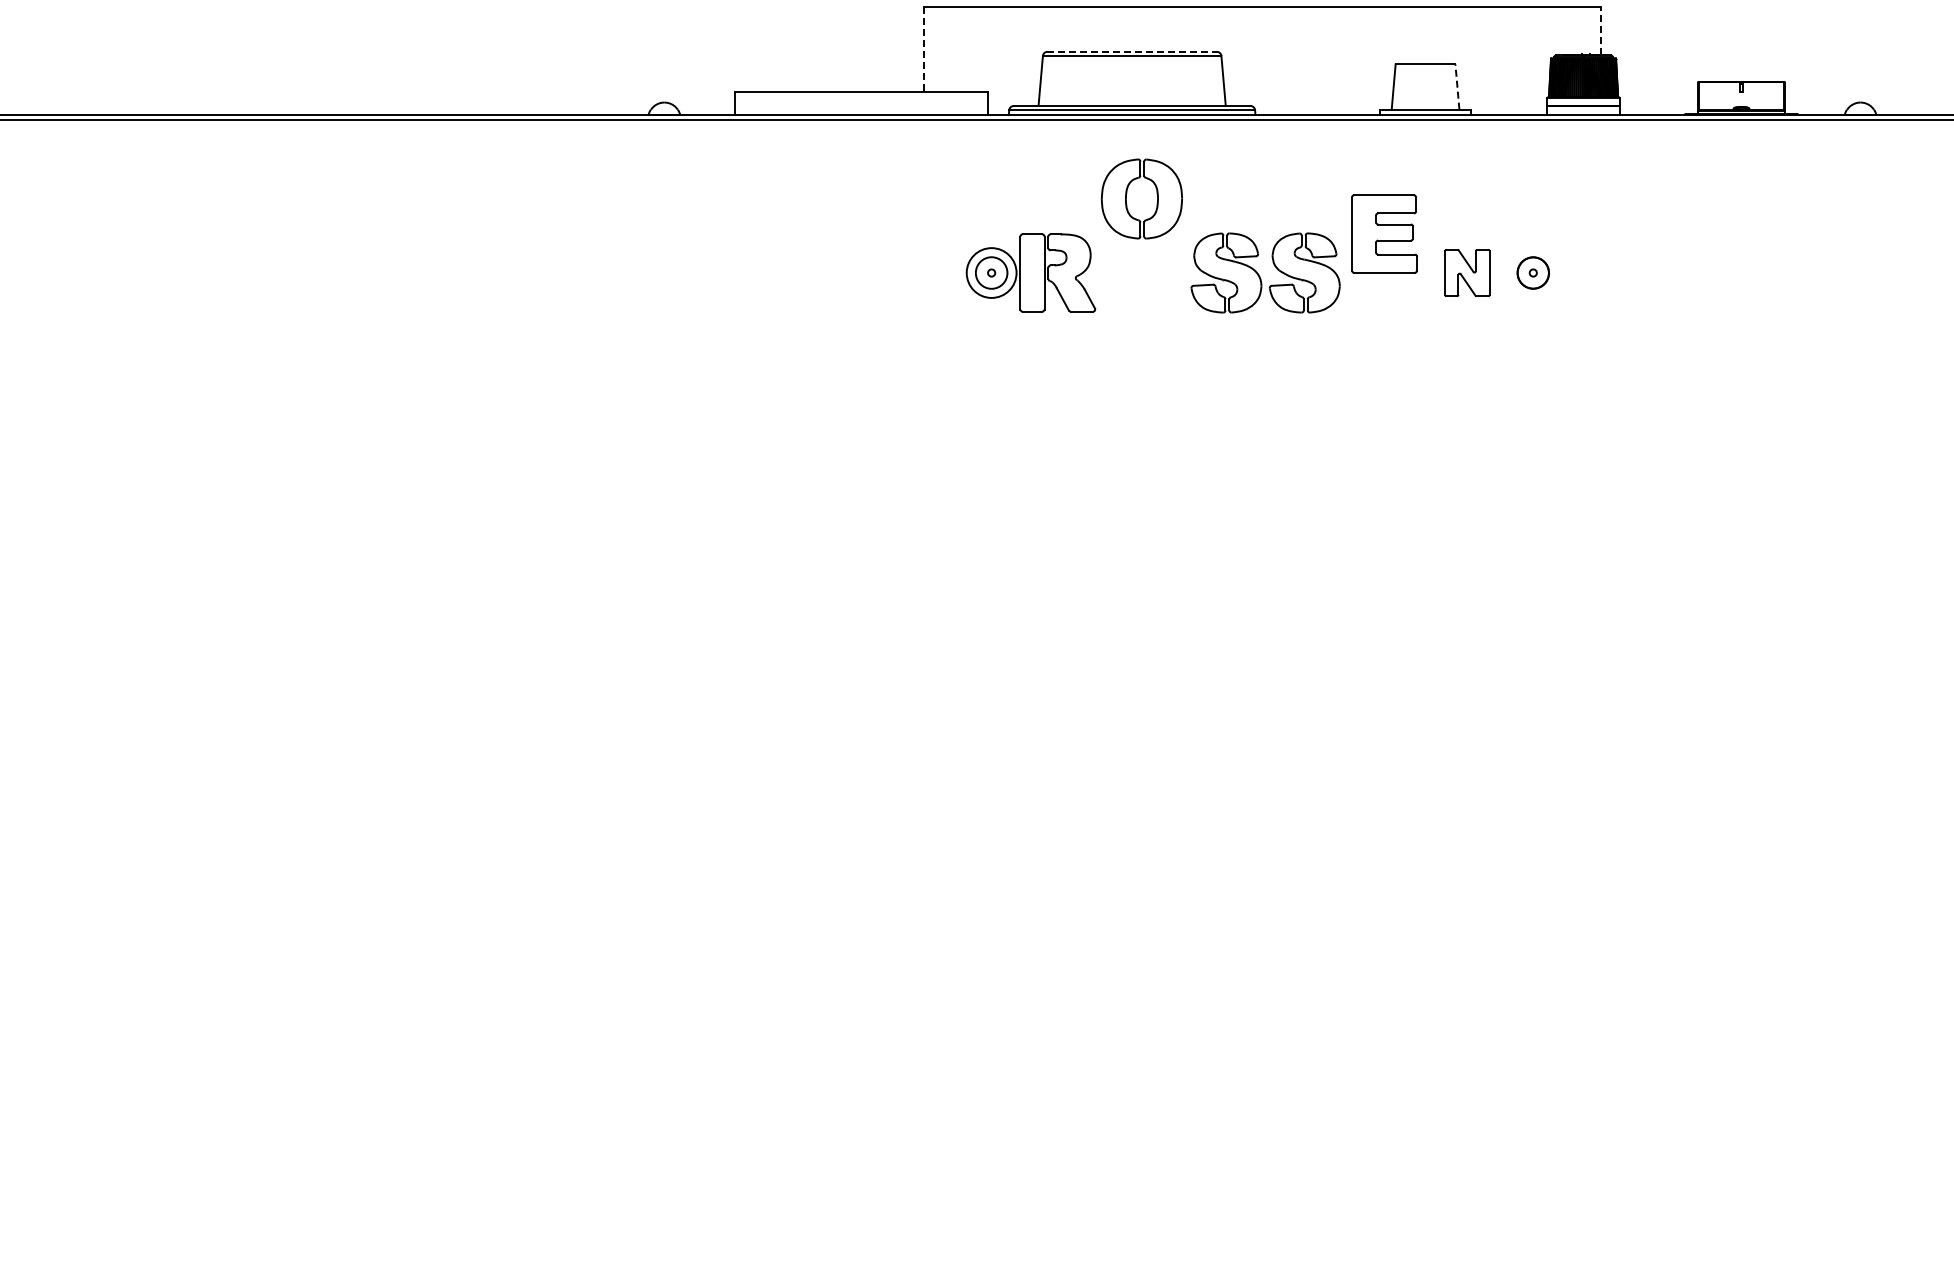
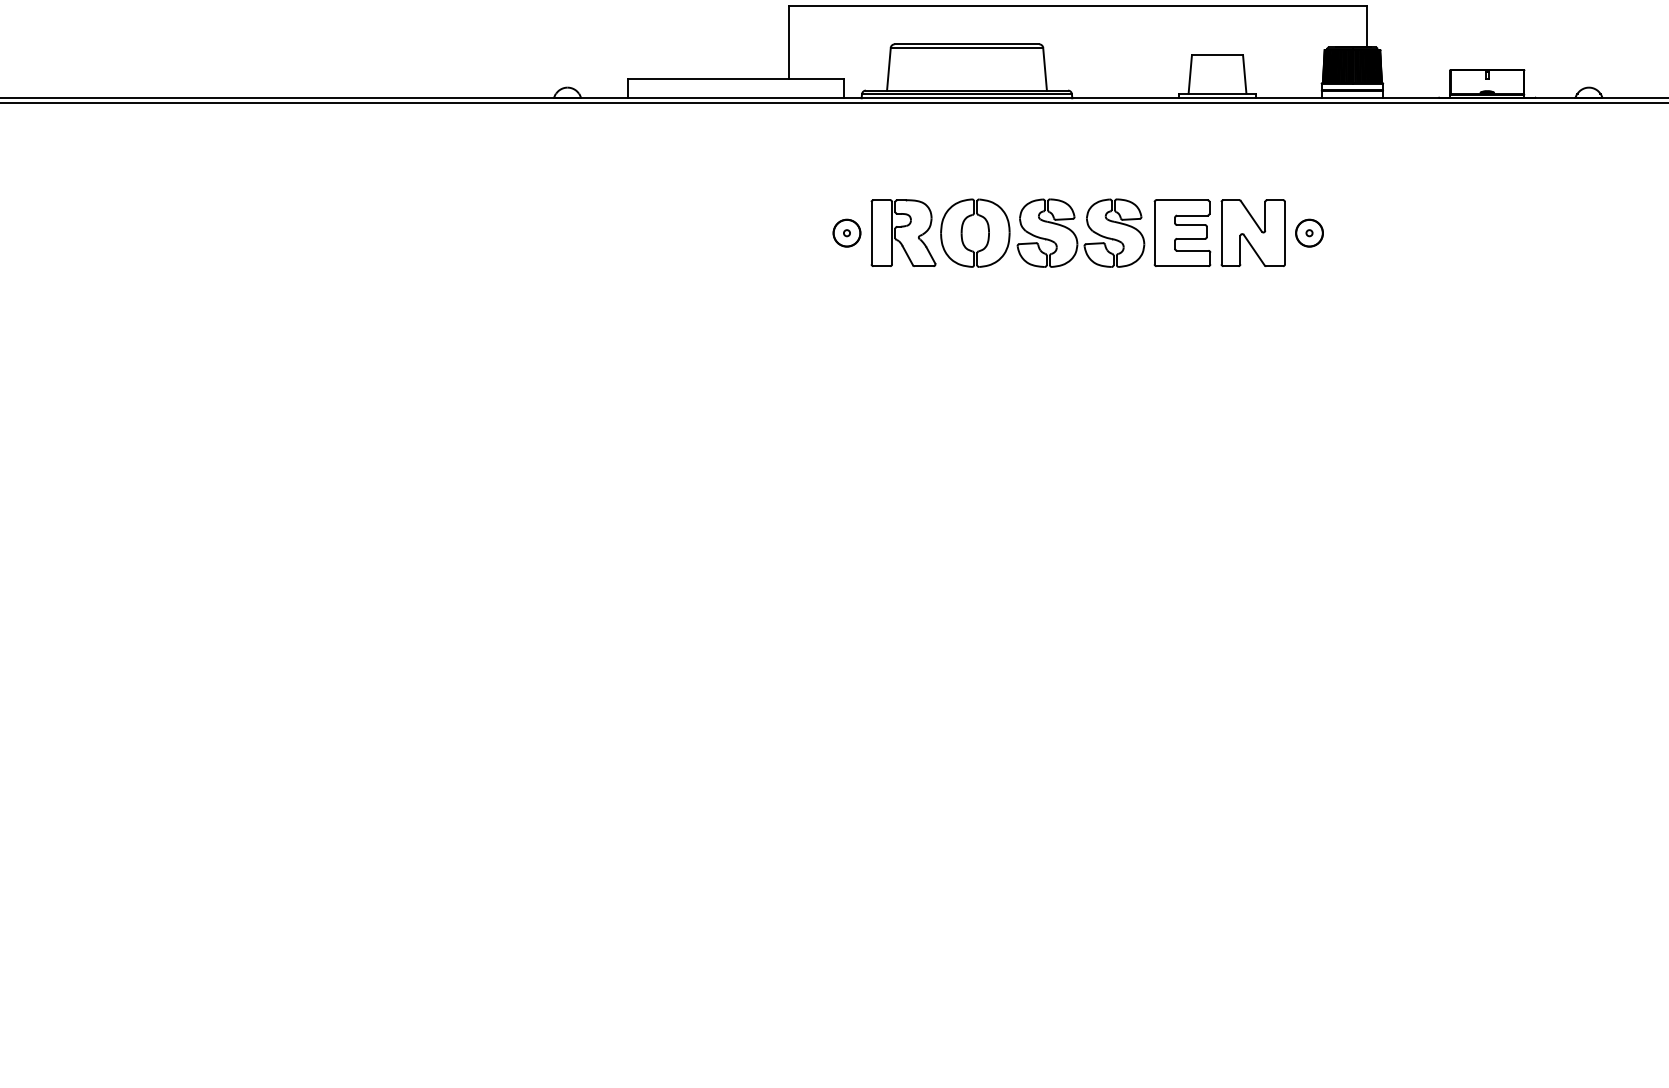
line: (1601, 30) -> (1367, 26), dashed -> solid
line: (923, 49) -> (788, 42), dashed -> solid
line: (1132, 51) -> (967, 44), dashed -> solid
line: (1457, 87) -> (1244, 74), dashed -> solid
part: (1127, 193) -> (963, 228), moved
part: (1384, 233) -> (1182, 232), moved
circle: (991, 272) -> (846, 232), size x0.62
part: (1467, 272) -> (1253, 232), size x1.67

